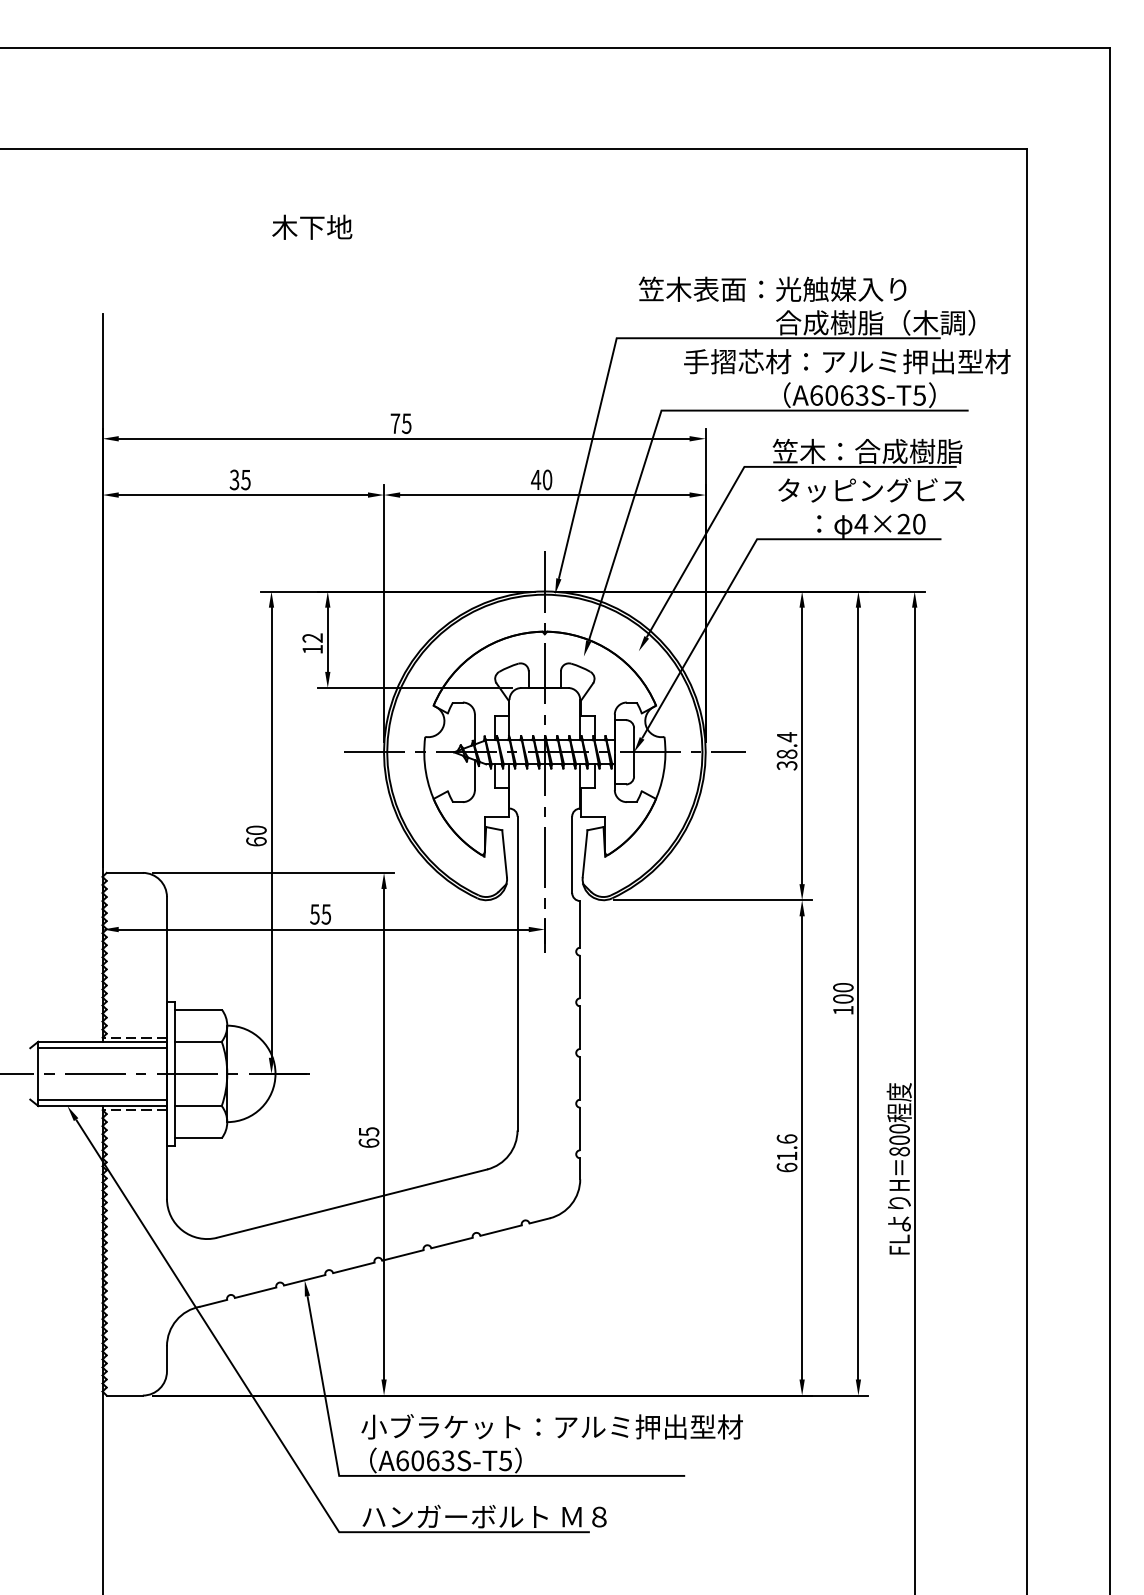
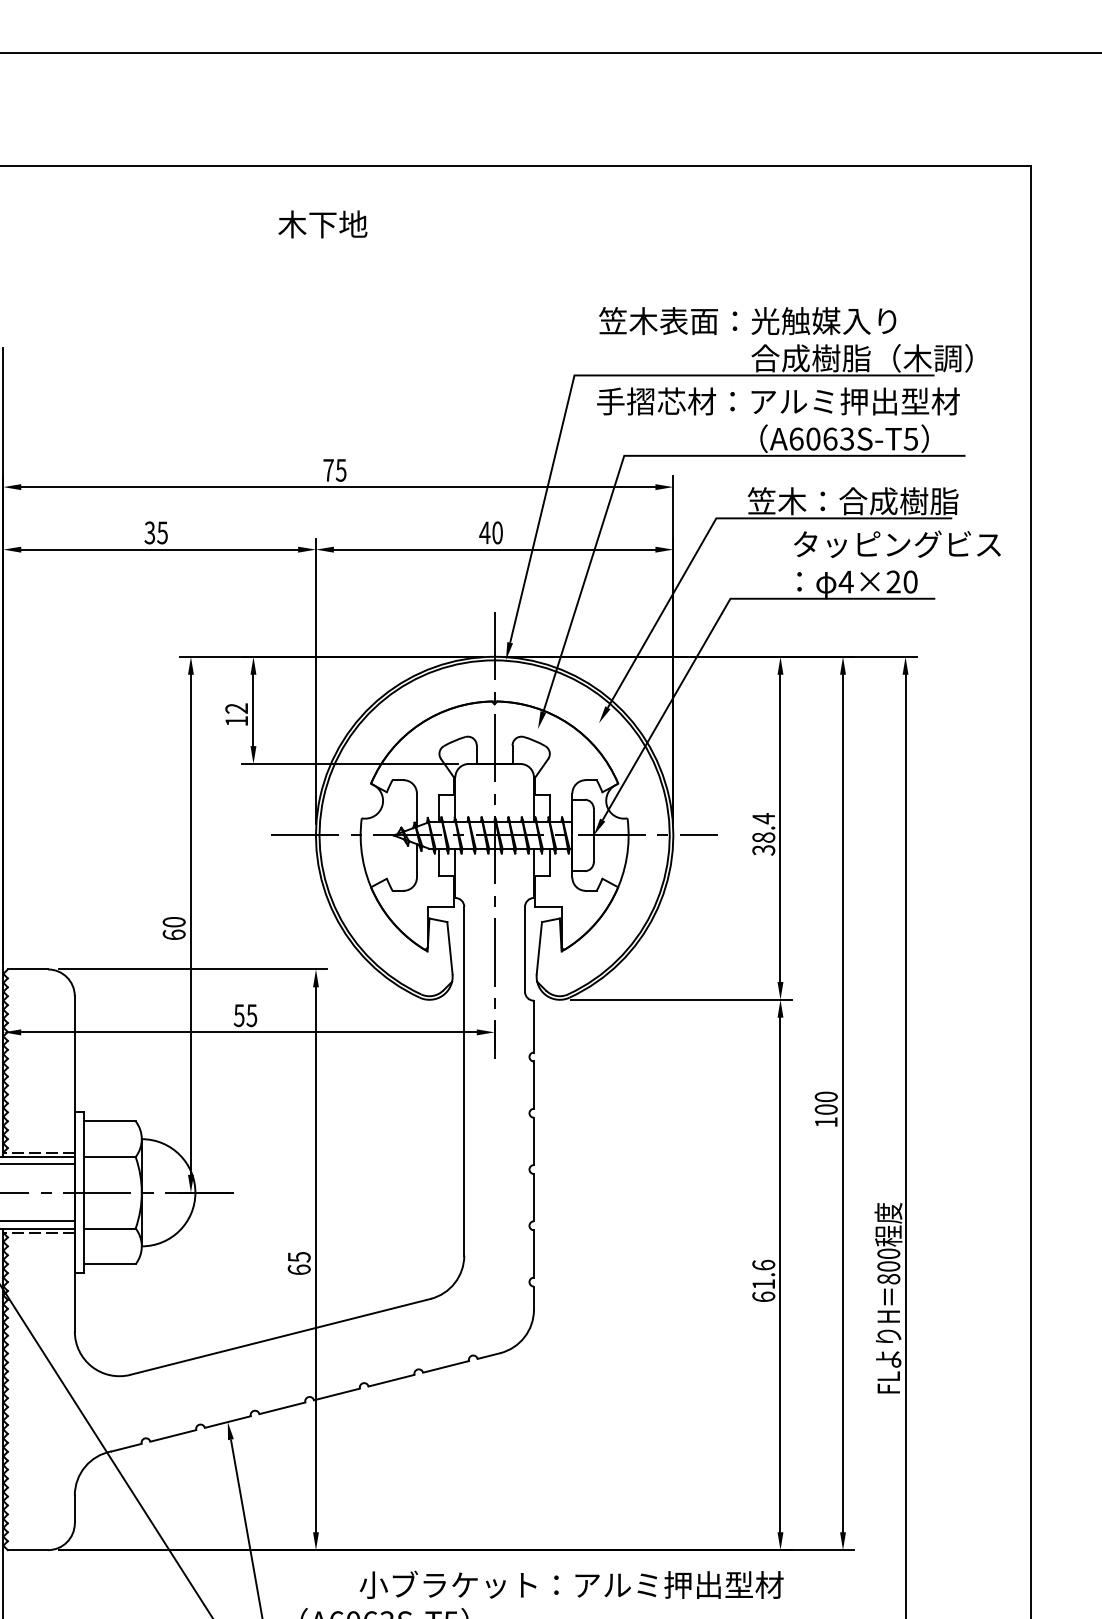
text: (312, 226) -> (323, 223), moved
text: (847, 361) -> (778, 401), moved
text: (871, 490) -> (897, 544), moved
text: (551, 1426) -> (570, 1584), moved

